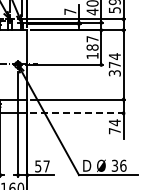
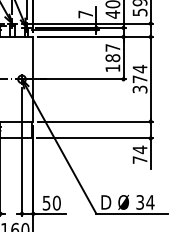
line: (77, 113) -> (94, 138), dashed -> solid
text: (122, 165) -> (149, 202), 36 -> 34
text: (46, 166) -> (56, 203), 57 -> 50

